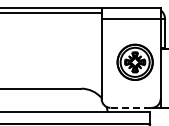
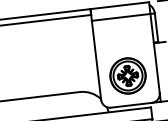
part: (134, 61) -> (127, 75), moved
line: (131, 107) -> (131, 104), dashed -> solid

